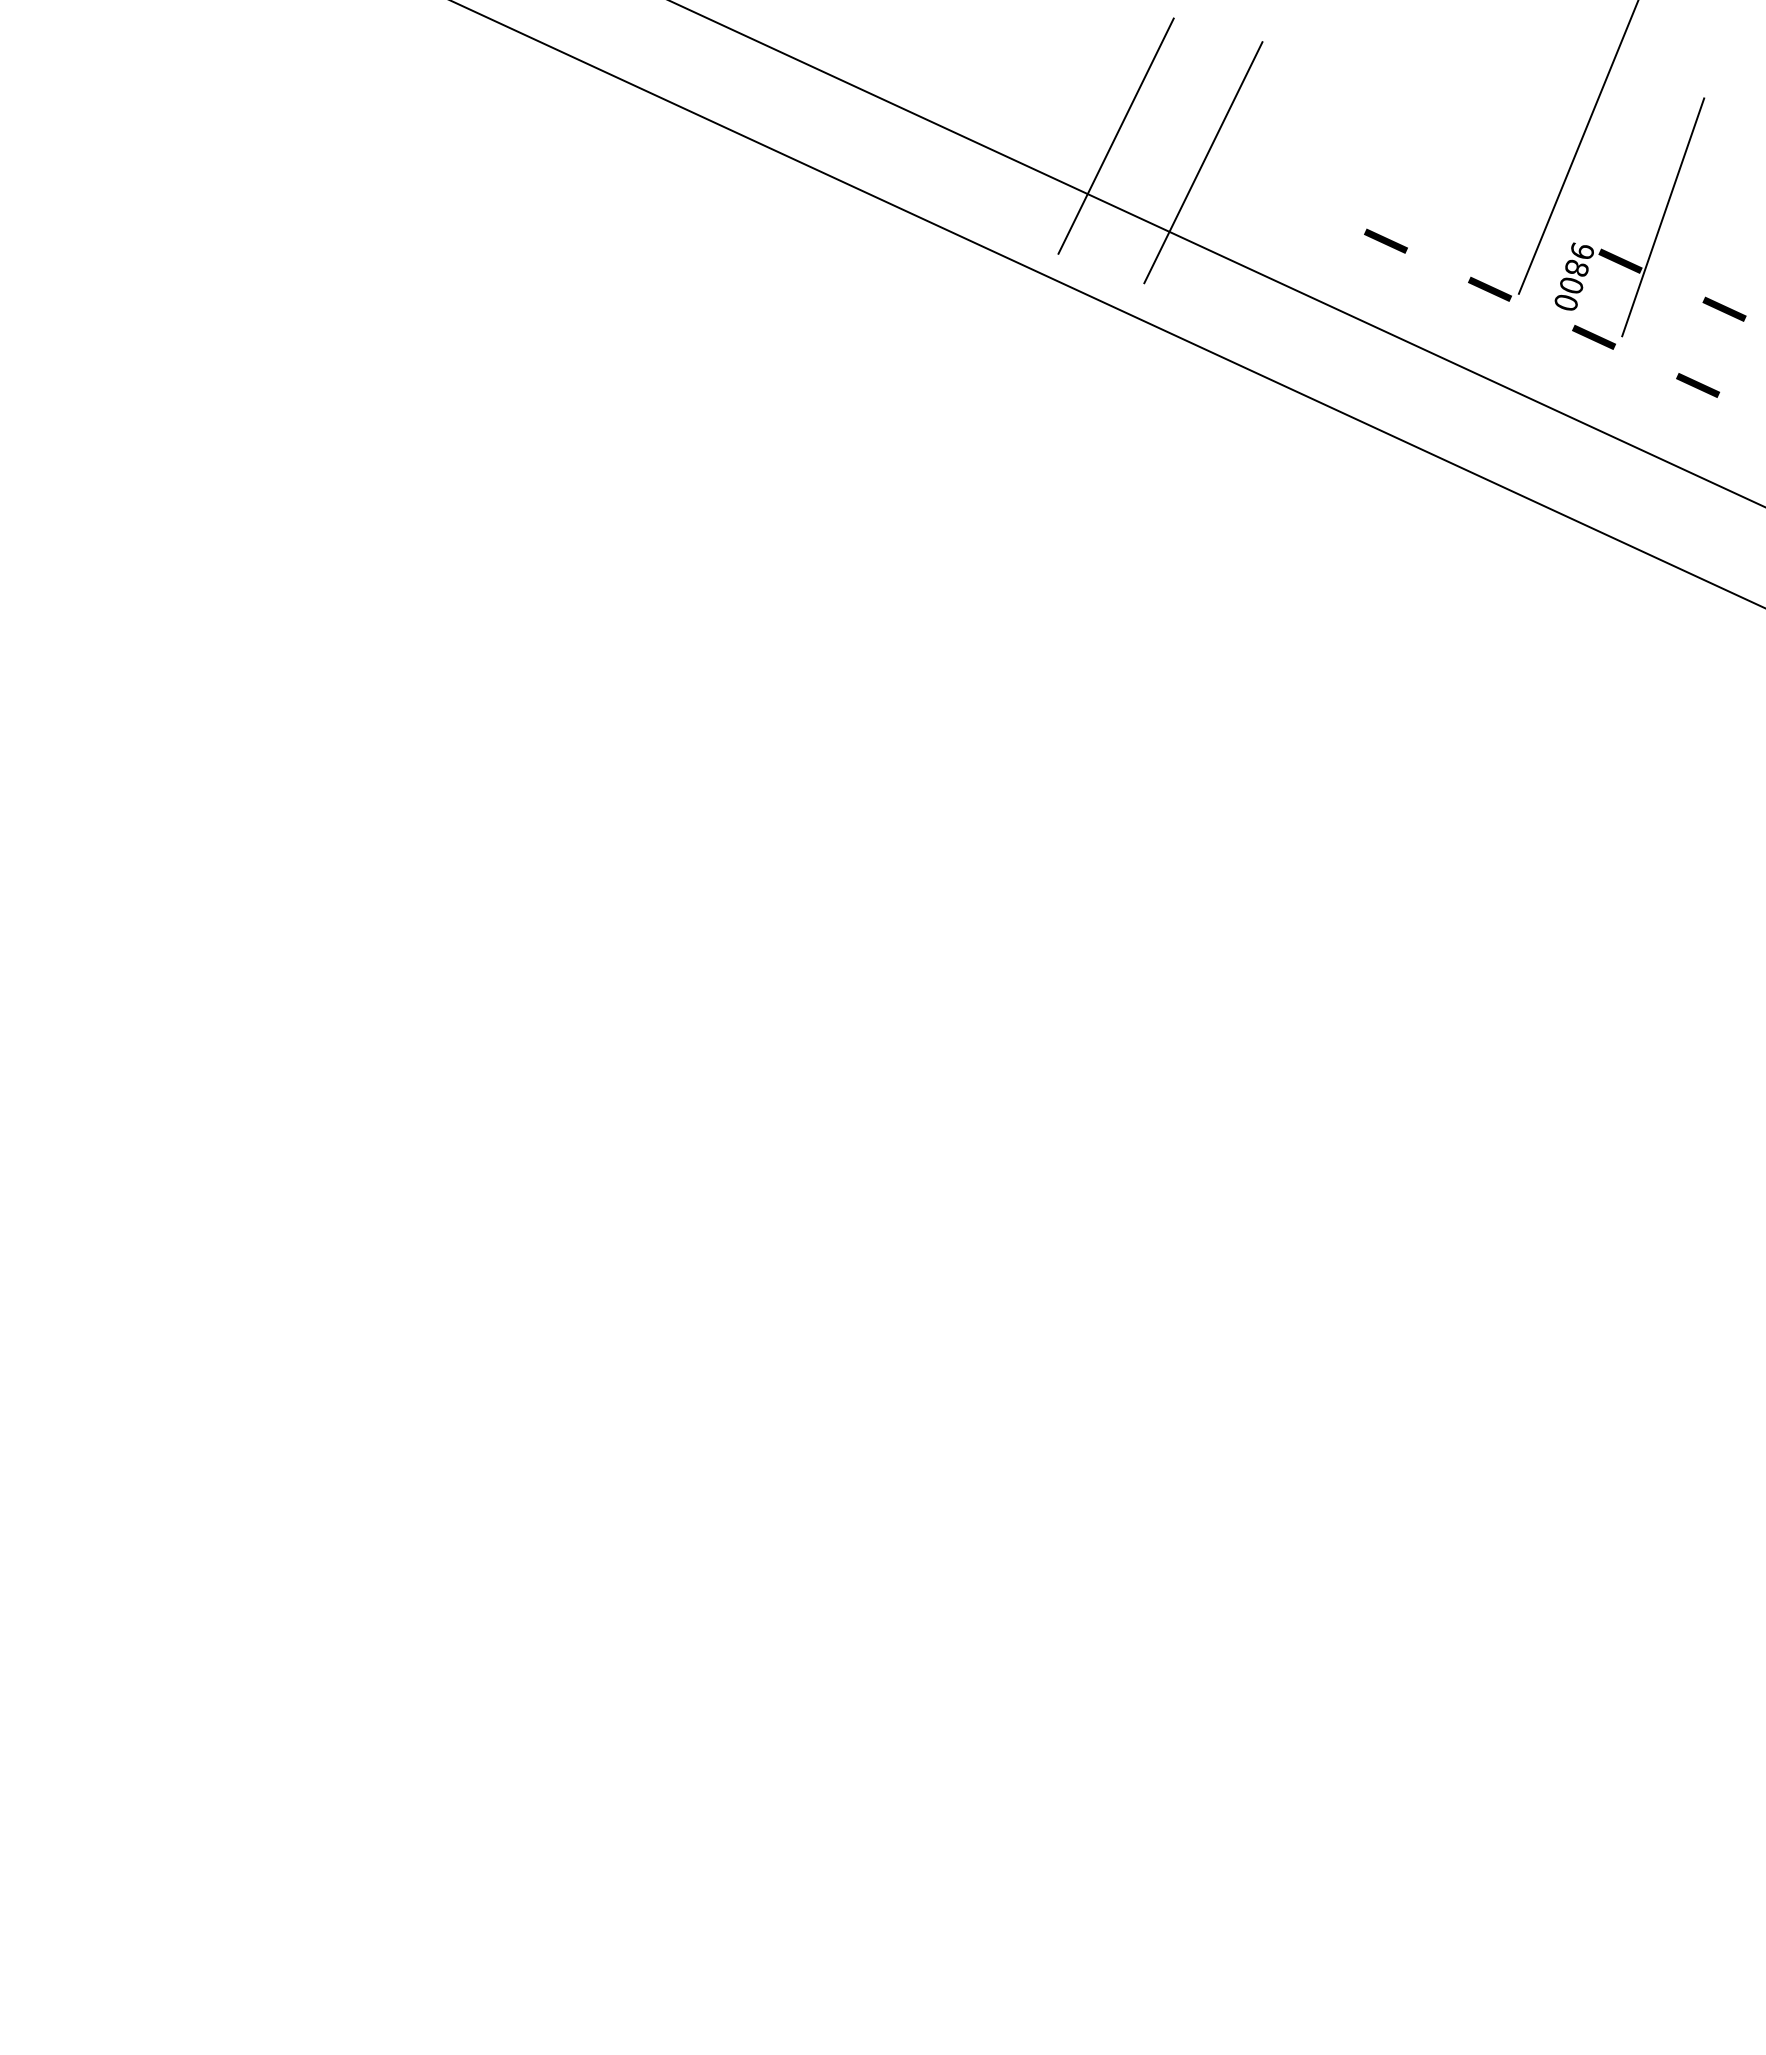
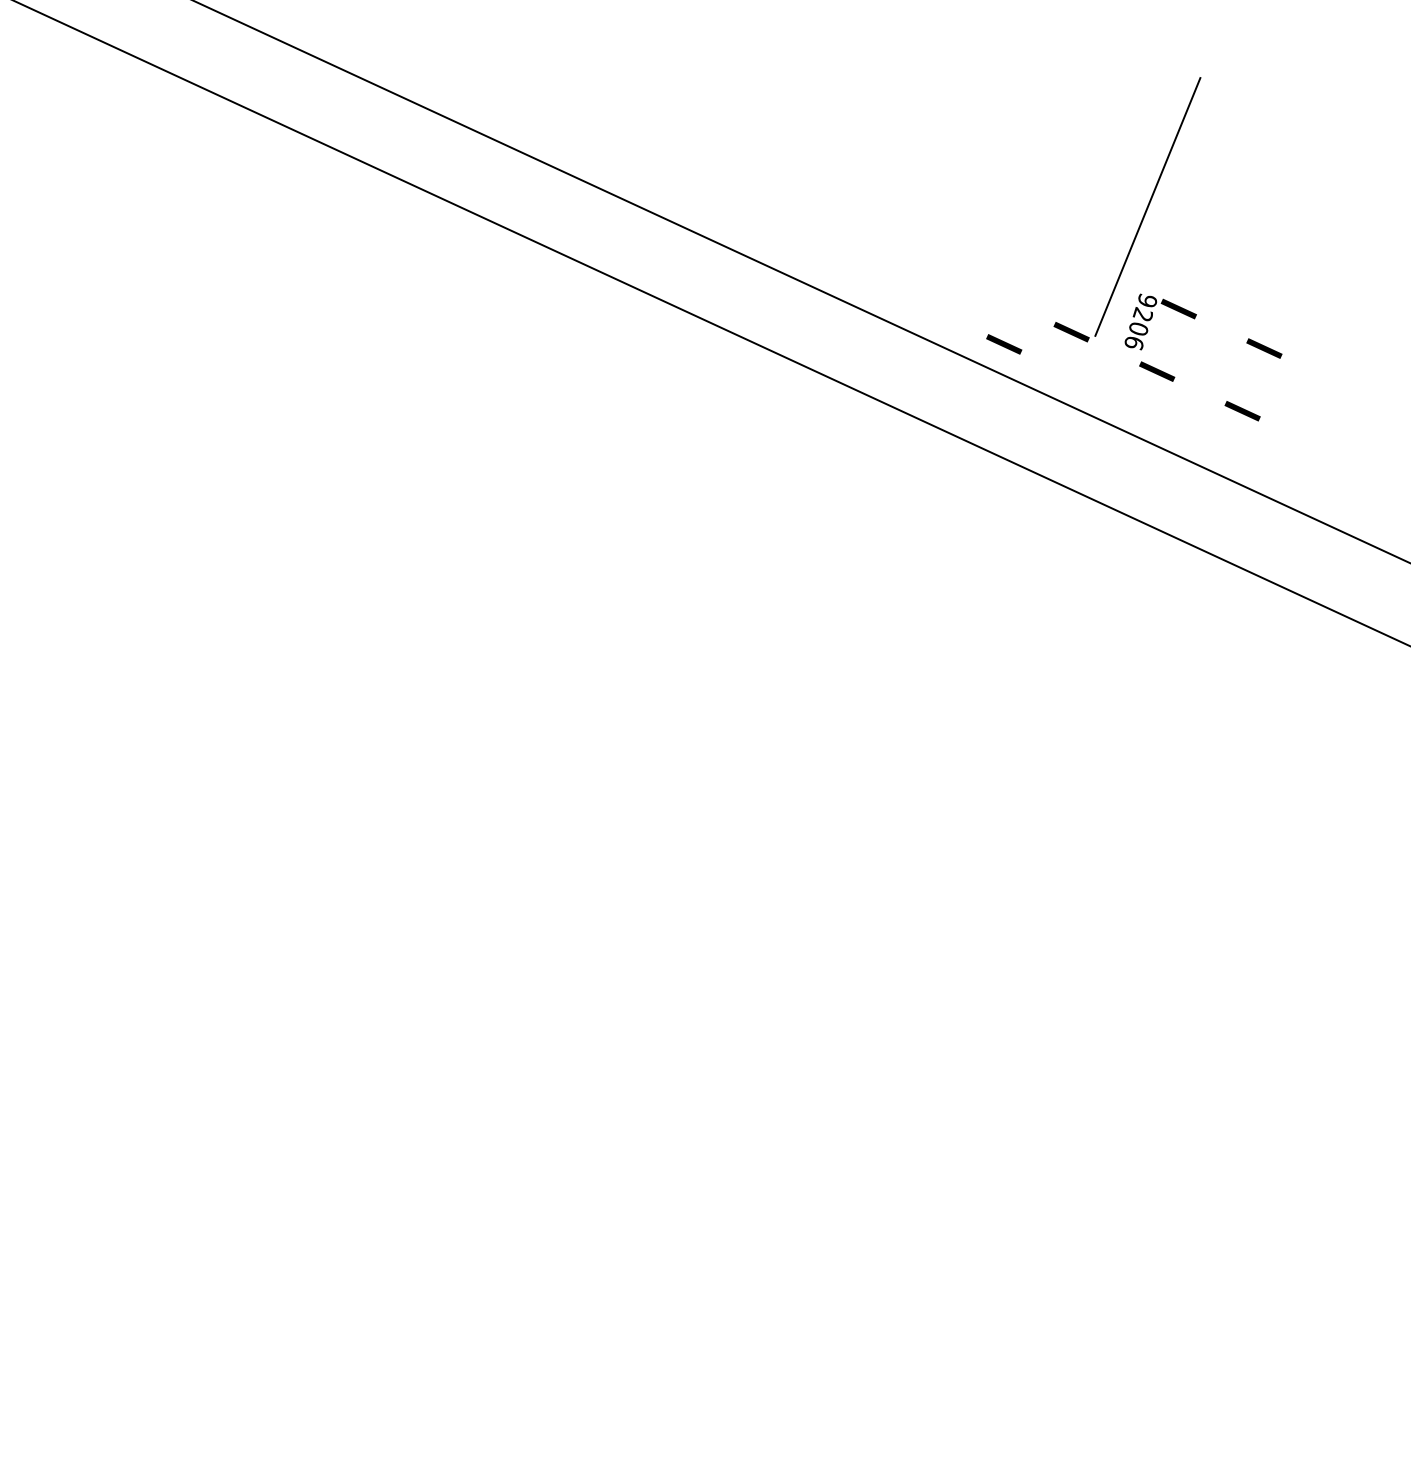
line: (1115, 135) -> (763, 205), removed
line: (1203, 162) -> (836, 227), removed
line: (1663, 217) -> (1214, 273), removed
line: (1385, 240) -> (1003, 343), moved
text: (1571, 284) -> (1138, 328), 9800 -> 9206

